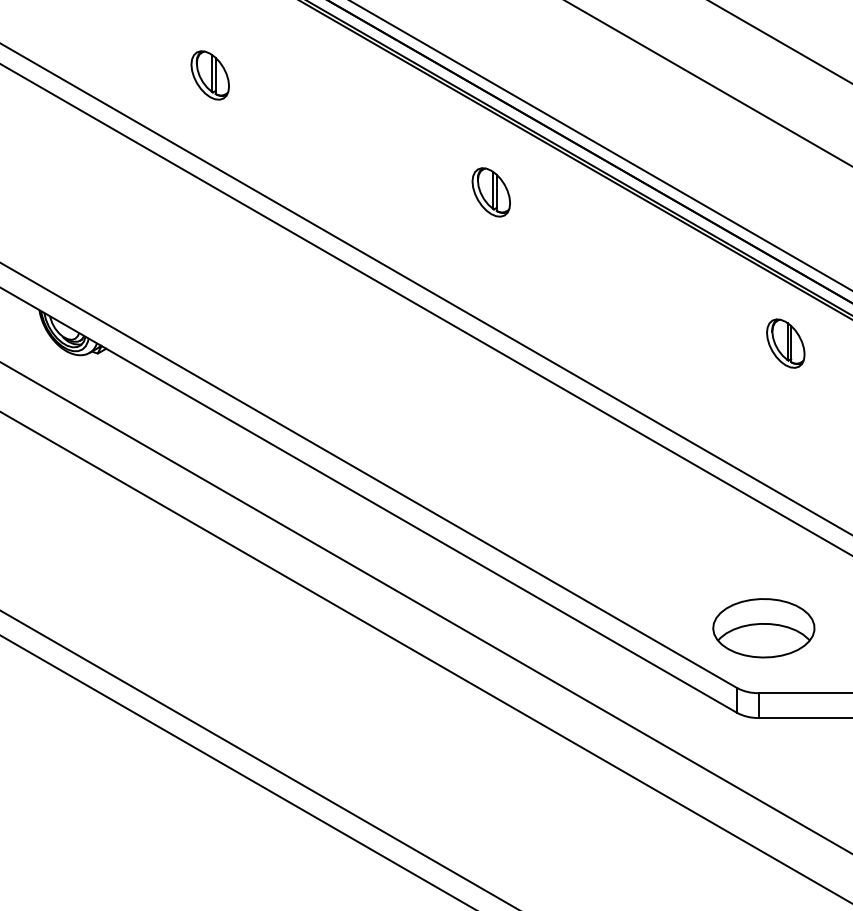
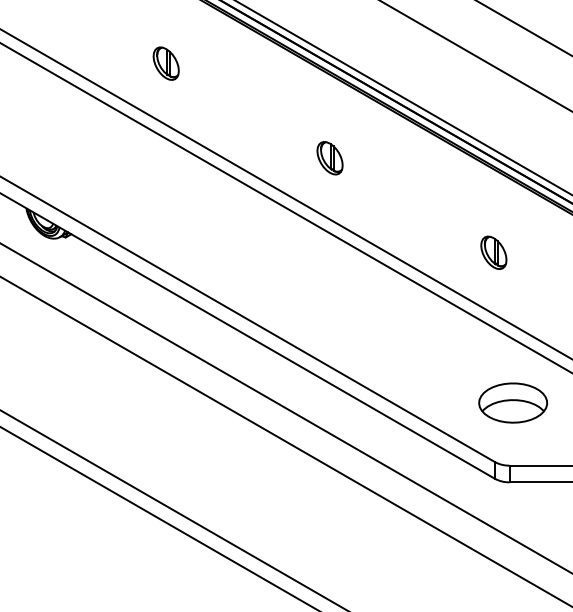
part: (209, 75) -> (165, 63), moved
part: (490, 192) -> (329, 158), moved
part: (785, 343) -> (493, 252), moved
part: (762, 627) -> (512, 402), moved

